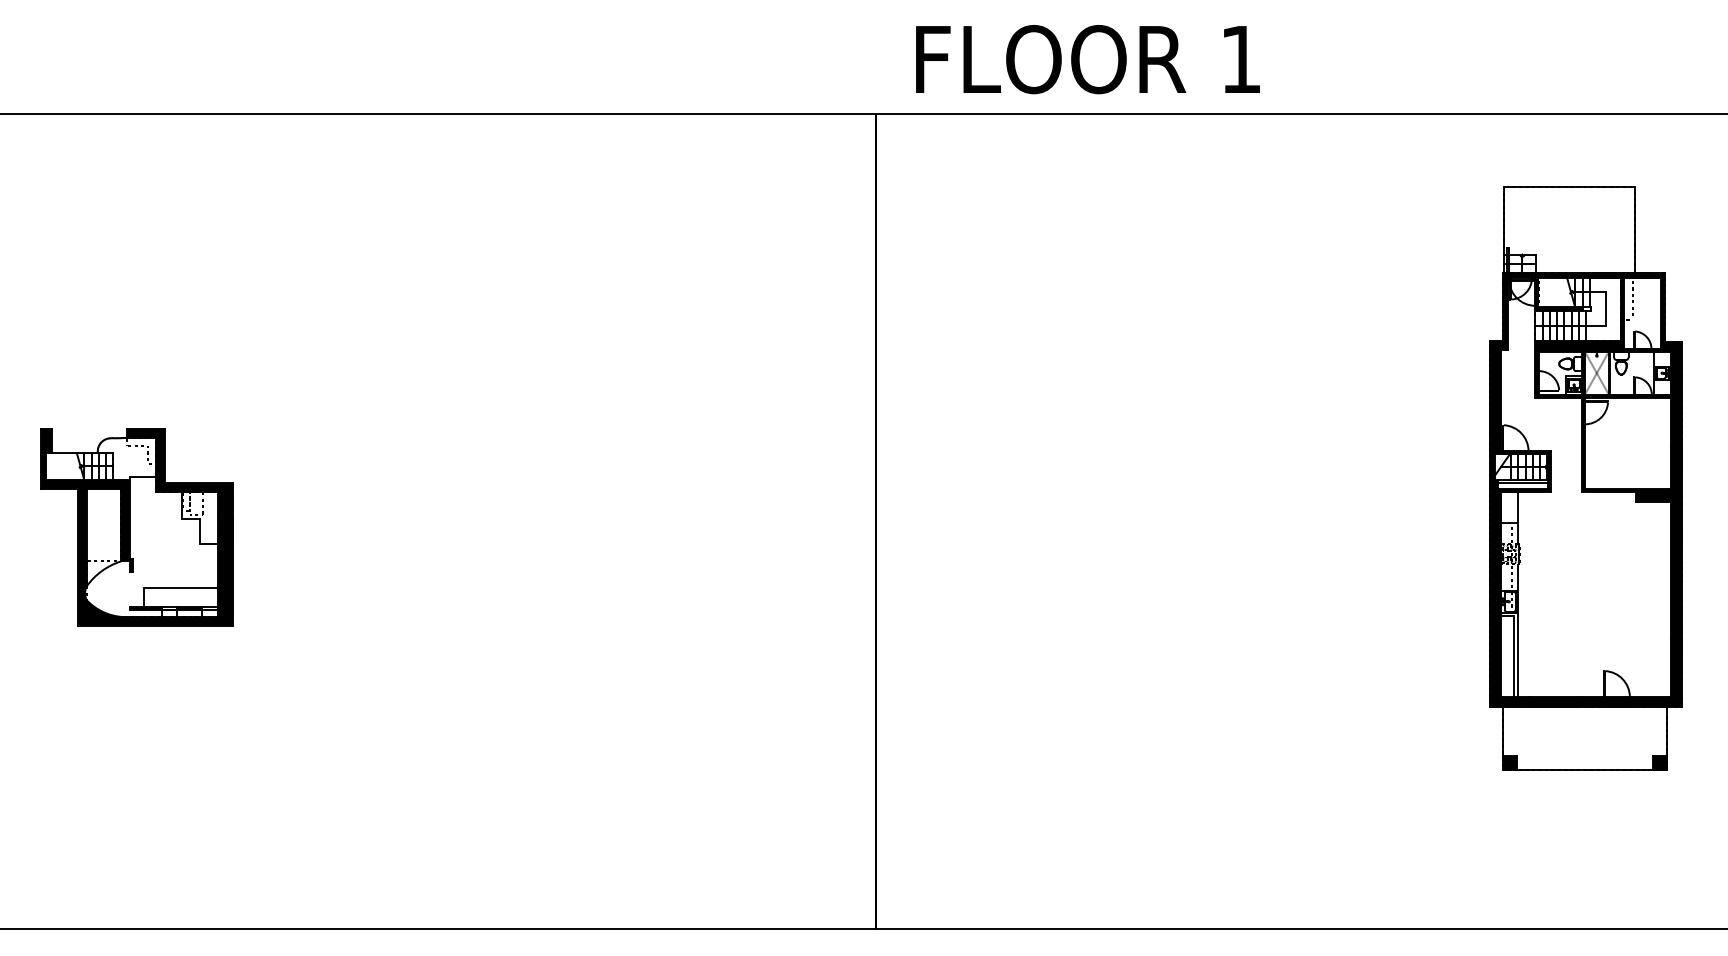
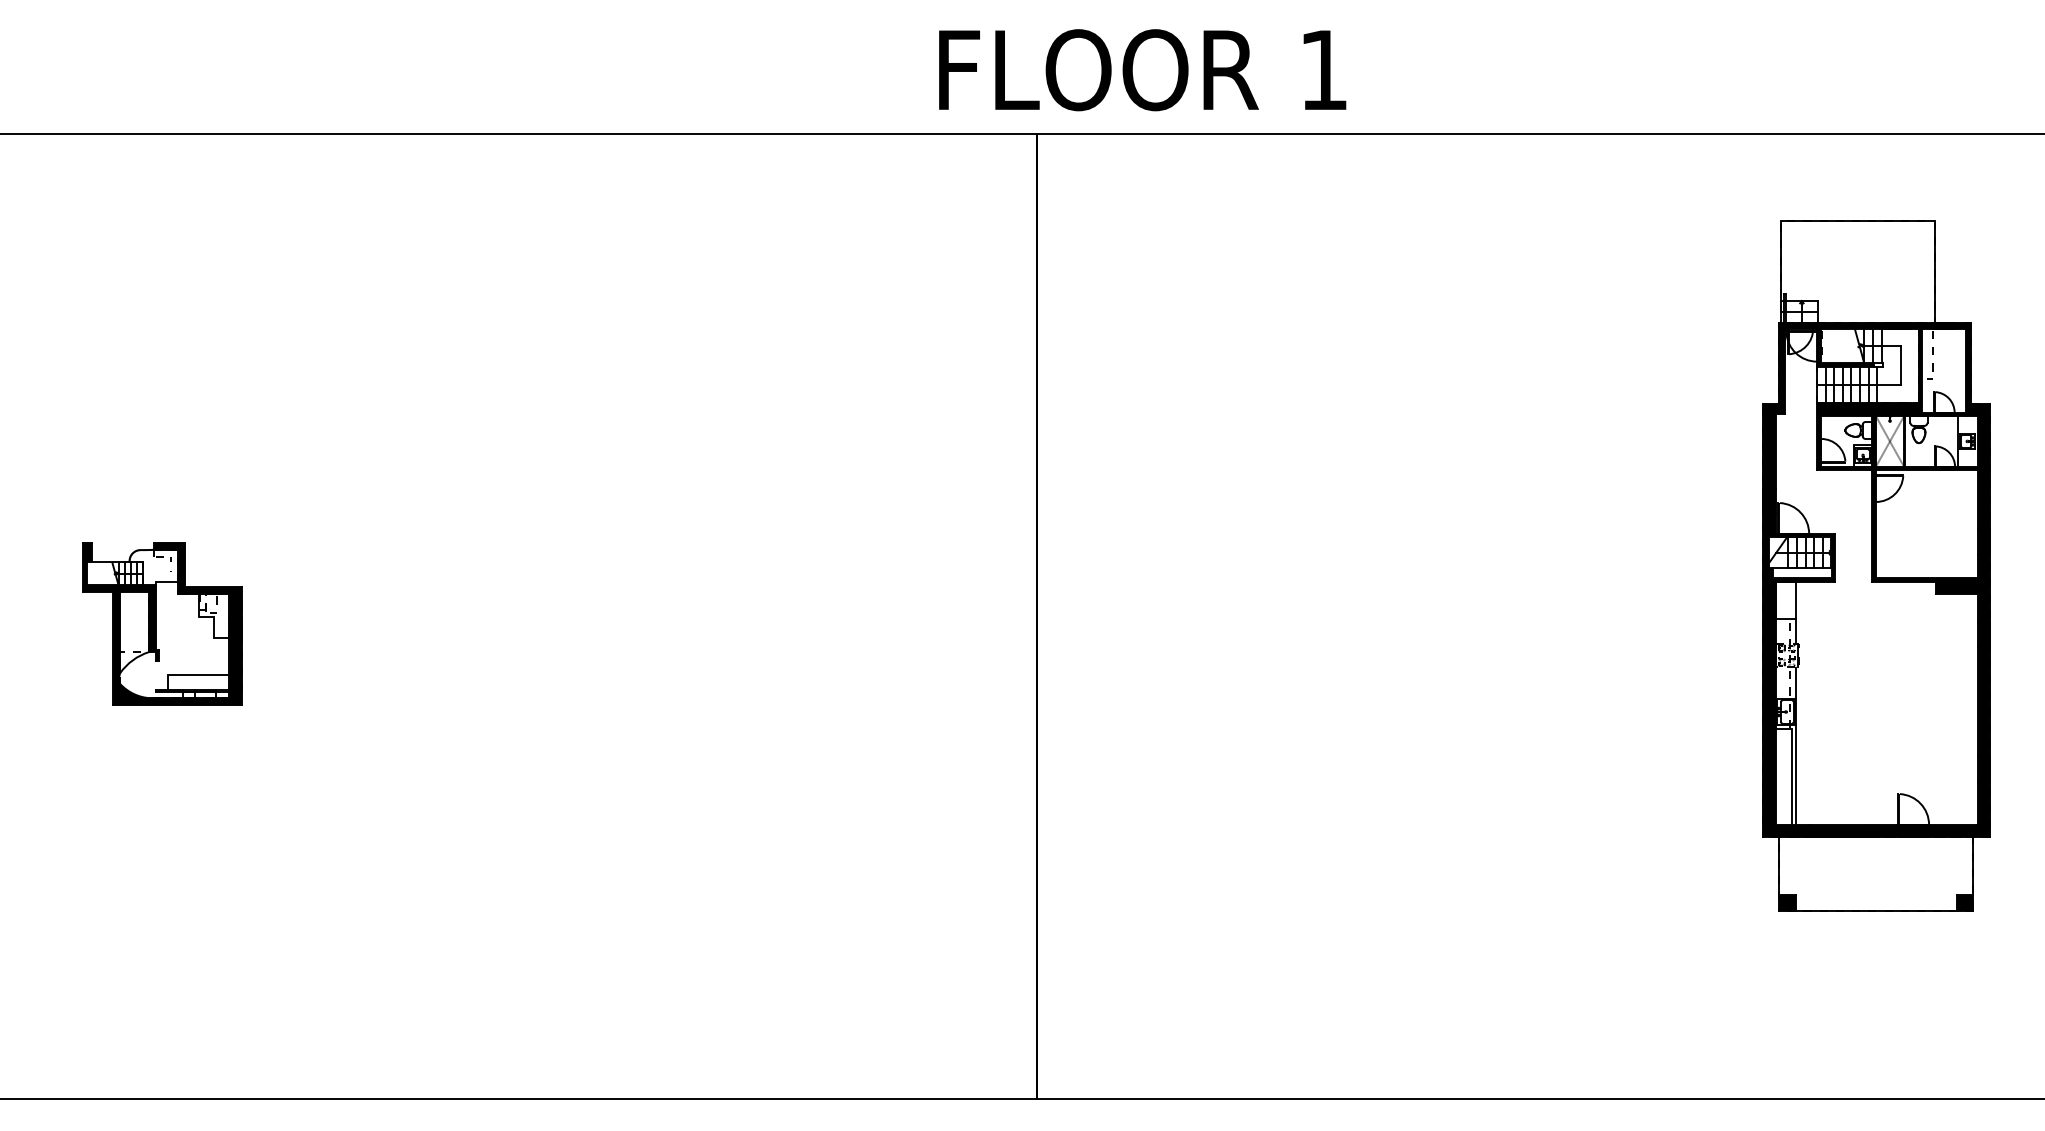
text: (1087, 59) -> (1142, 70), moved
line: (1522, 483) -> (1802, 571), removed
part: (137, 526) -> (162, 623), size x0.7

